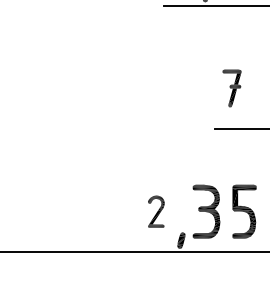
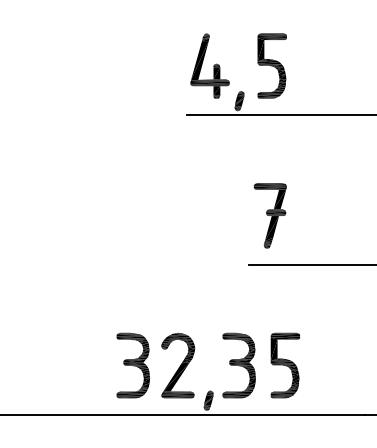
part: (231, 88) -> (269, 215), size x1.43
part: (119, 211) -> (133, 365), added
part: (156, 211) -> (178, 365), size x1.67

